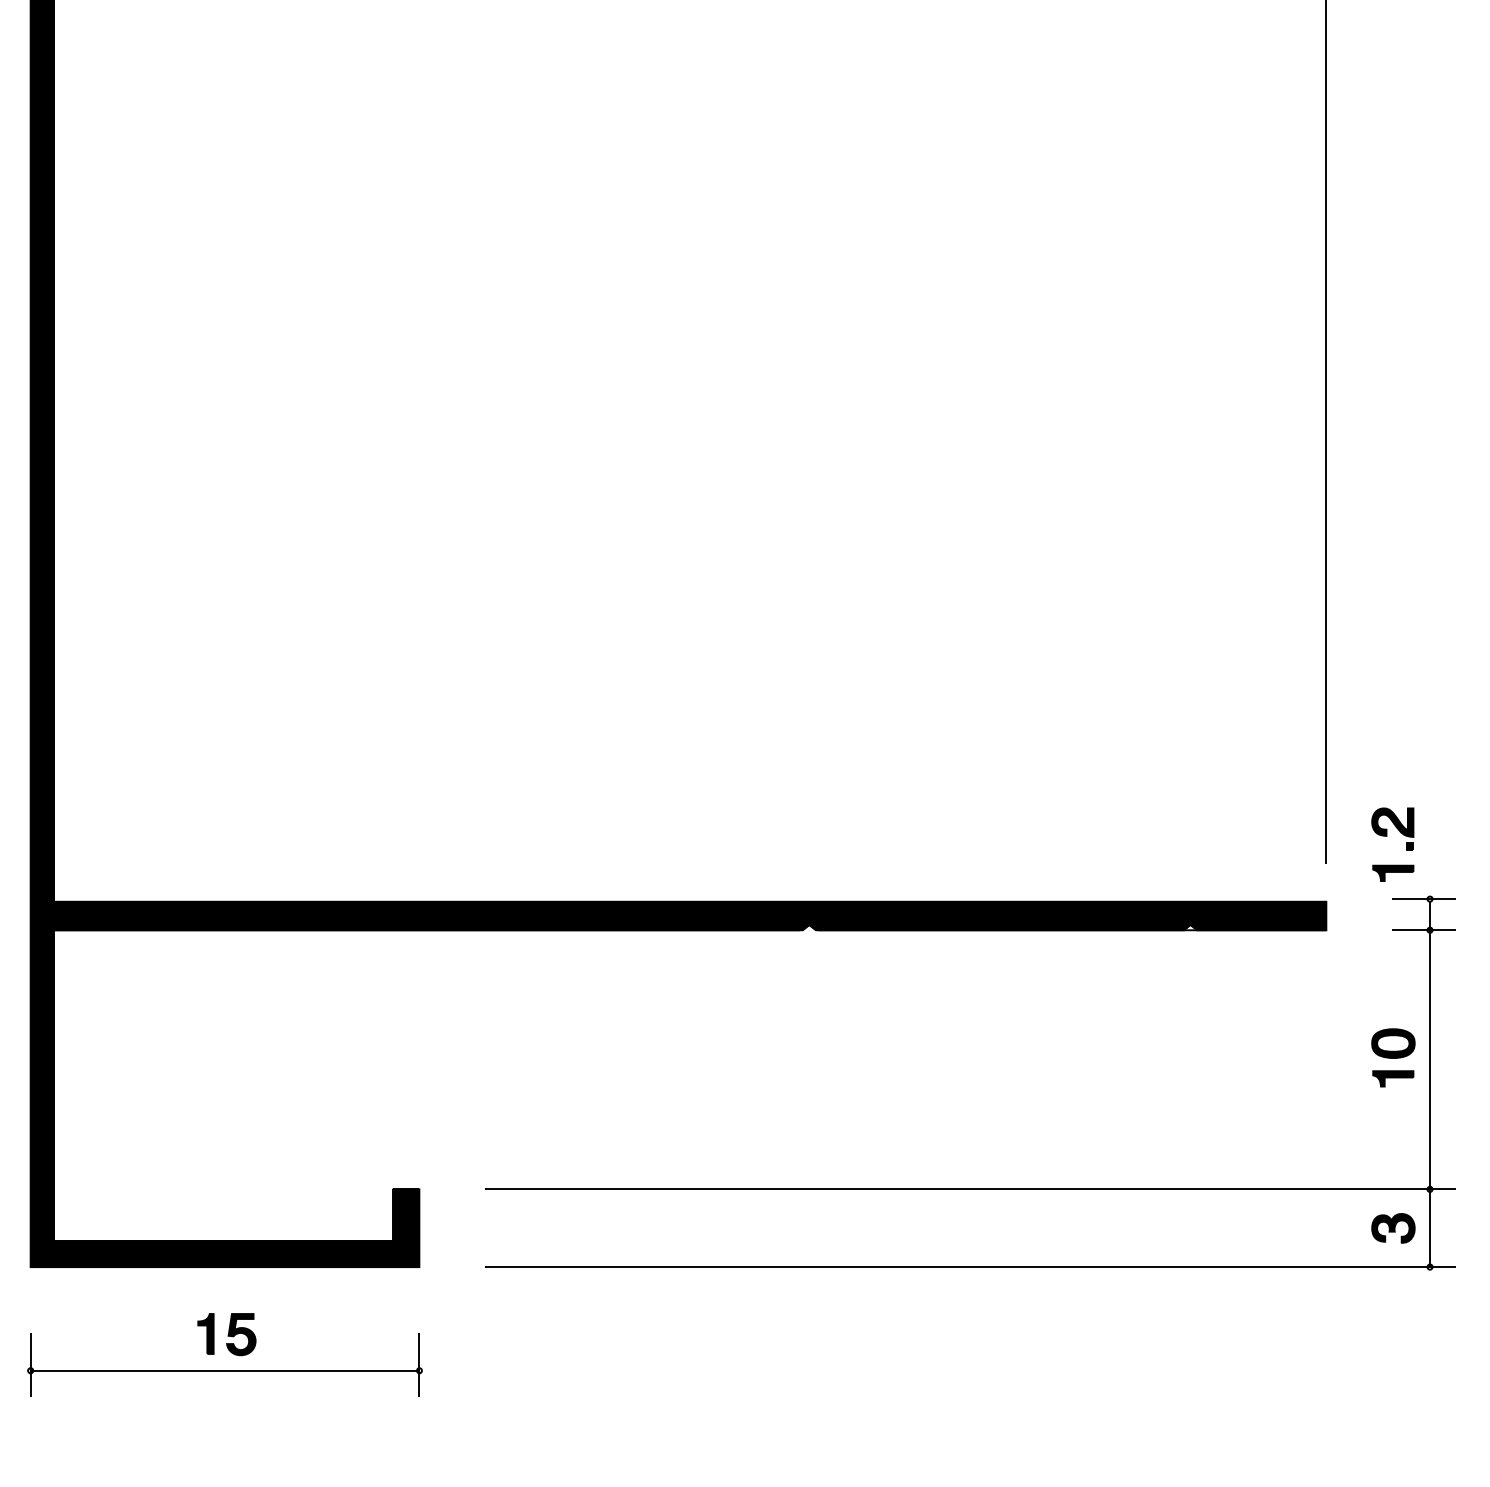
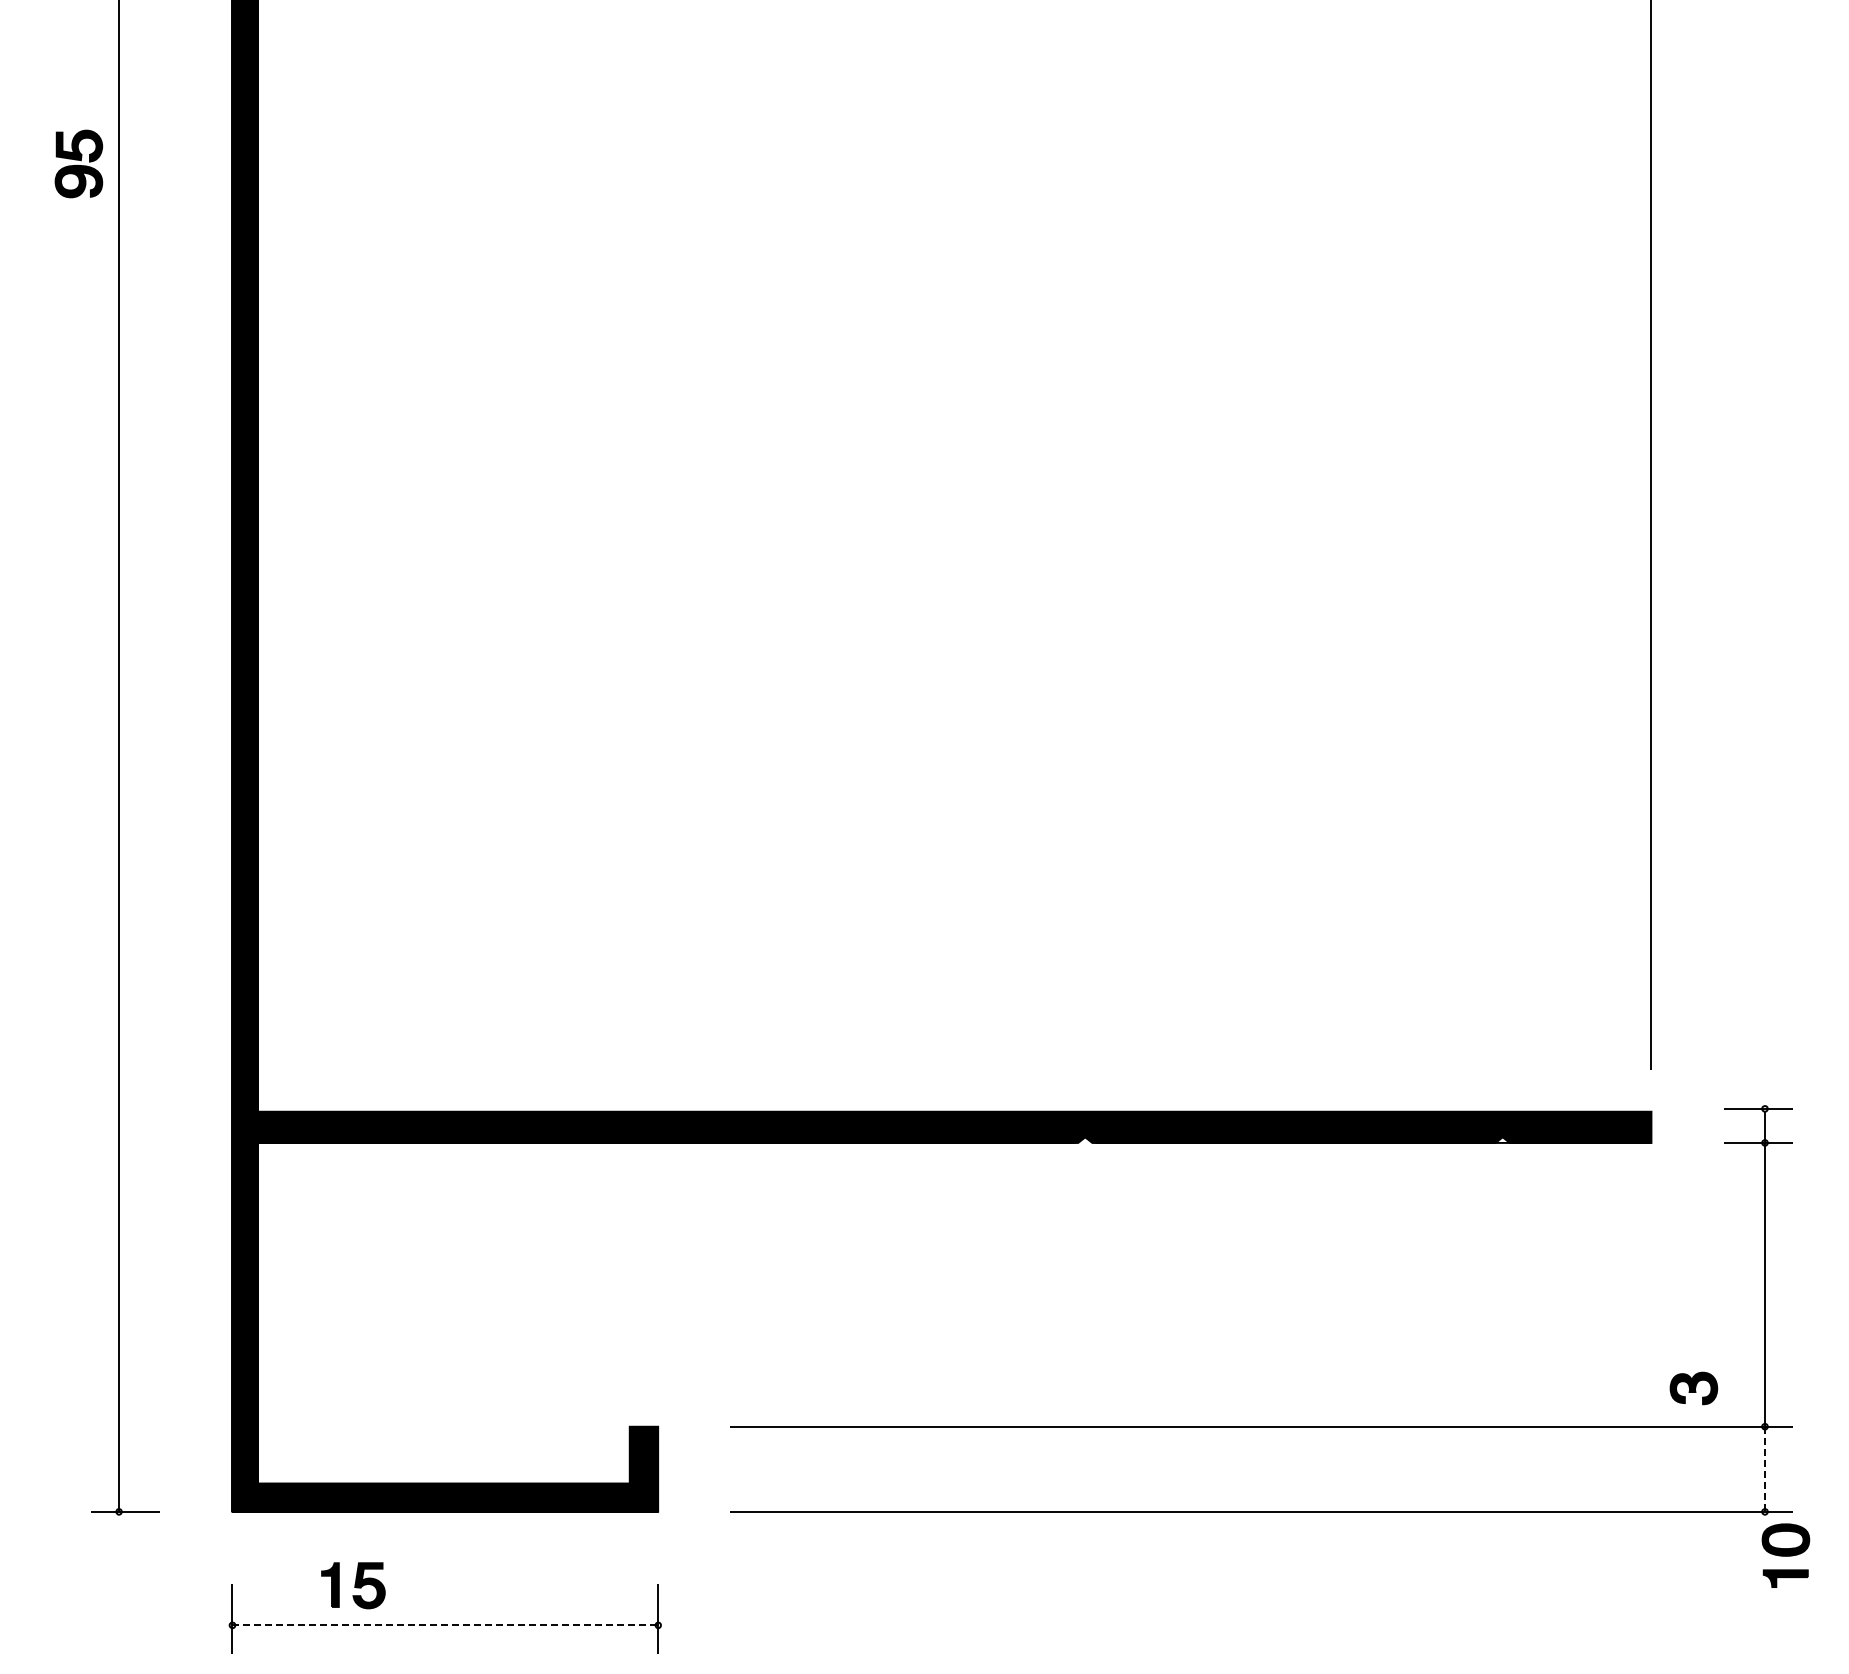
part: (1387, 836) -> (1718, 1040), removed
part: (1393, 1057) -> (1785, 1555), moved
part: (1393, 1228) -> (1693, 1388), moved
line: (1429, 1228) -> (1764, 1469), solid -> dashed
part: (227, 1334) -> (353, 1585), moved
line: (225, 1370) -> (445, 1625), solid -> dashed

